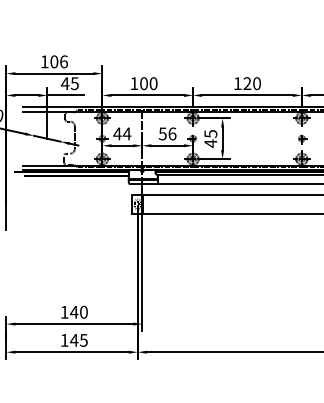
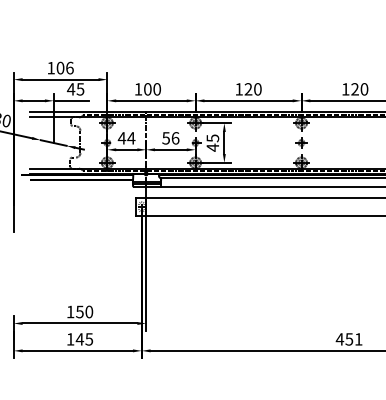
text: (73, 311) -> (79, 311), 140 -> 150

